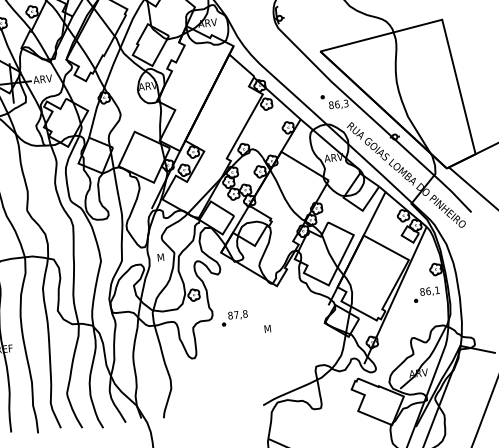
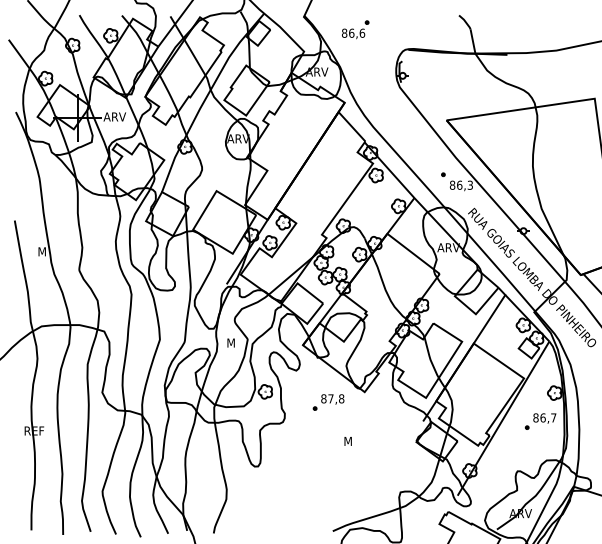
text: (437, 289) -> (553, 417), 86,1 -> 86,7
part: (234, 318) -> (328, 402), moved

